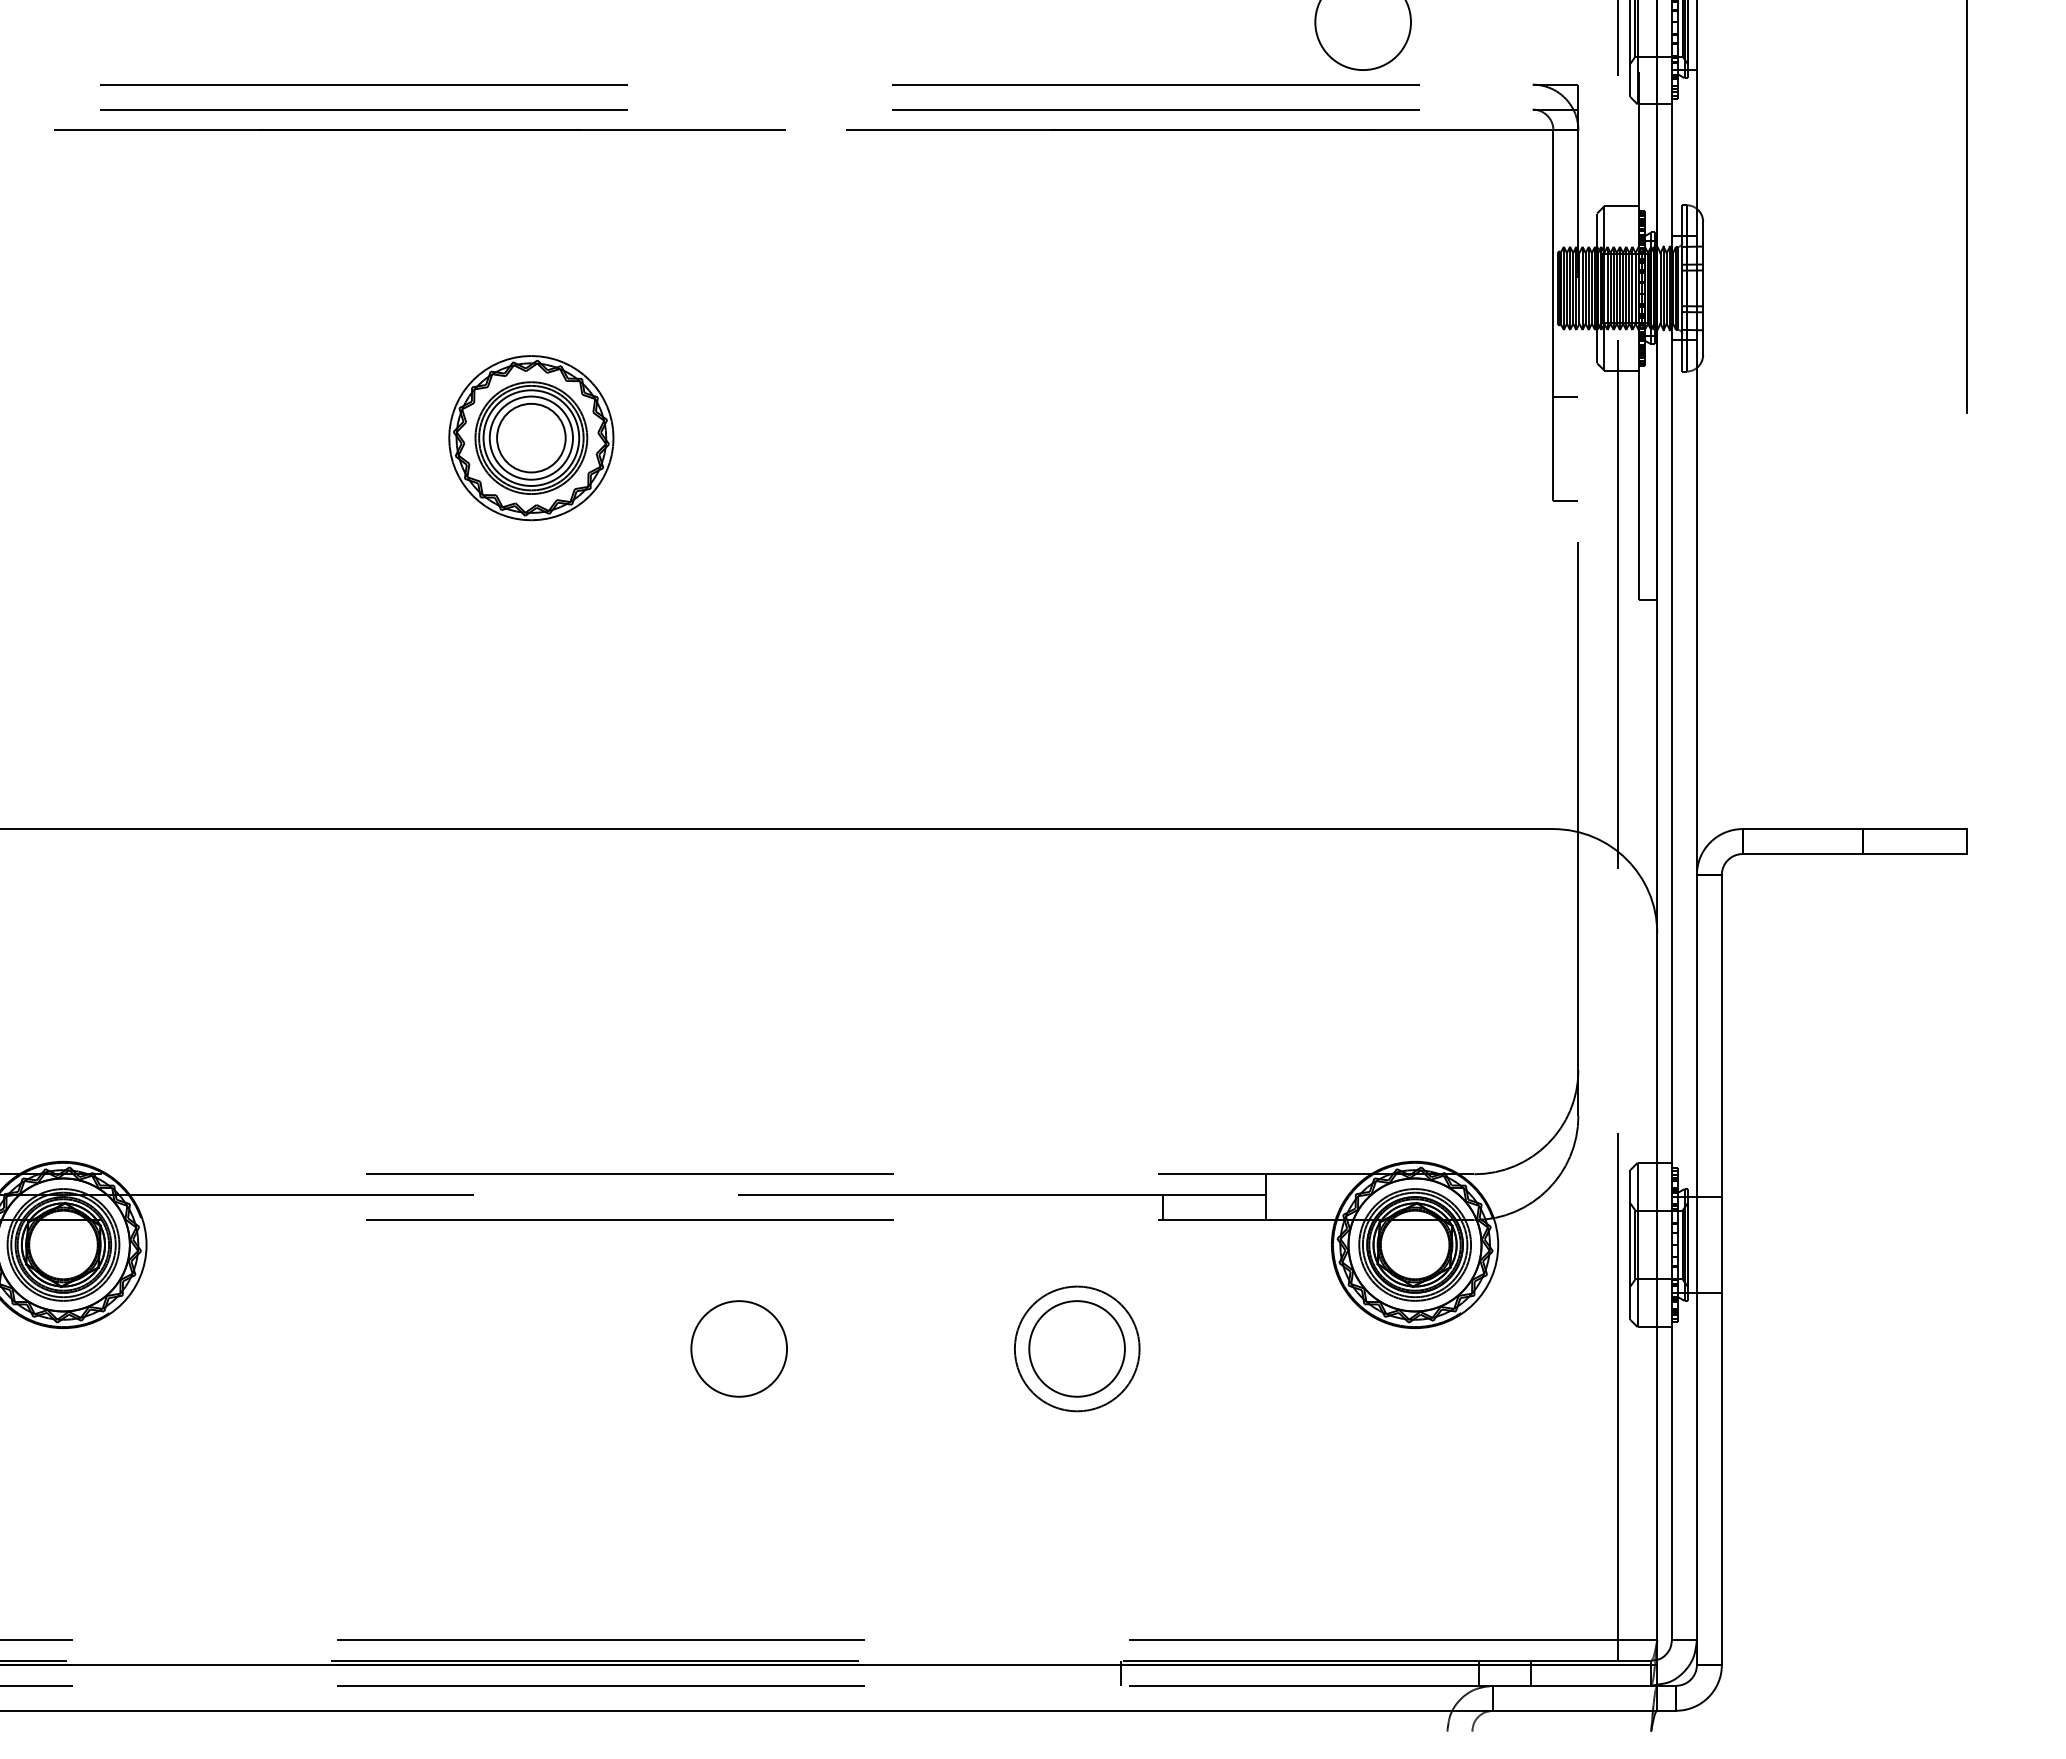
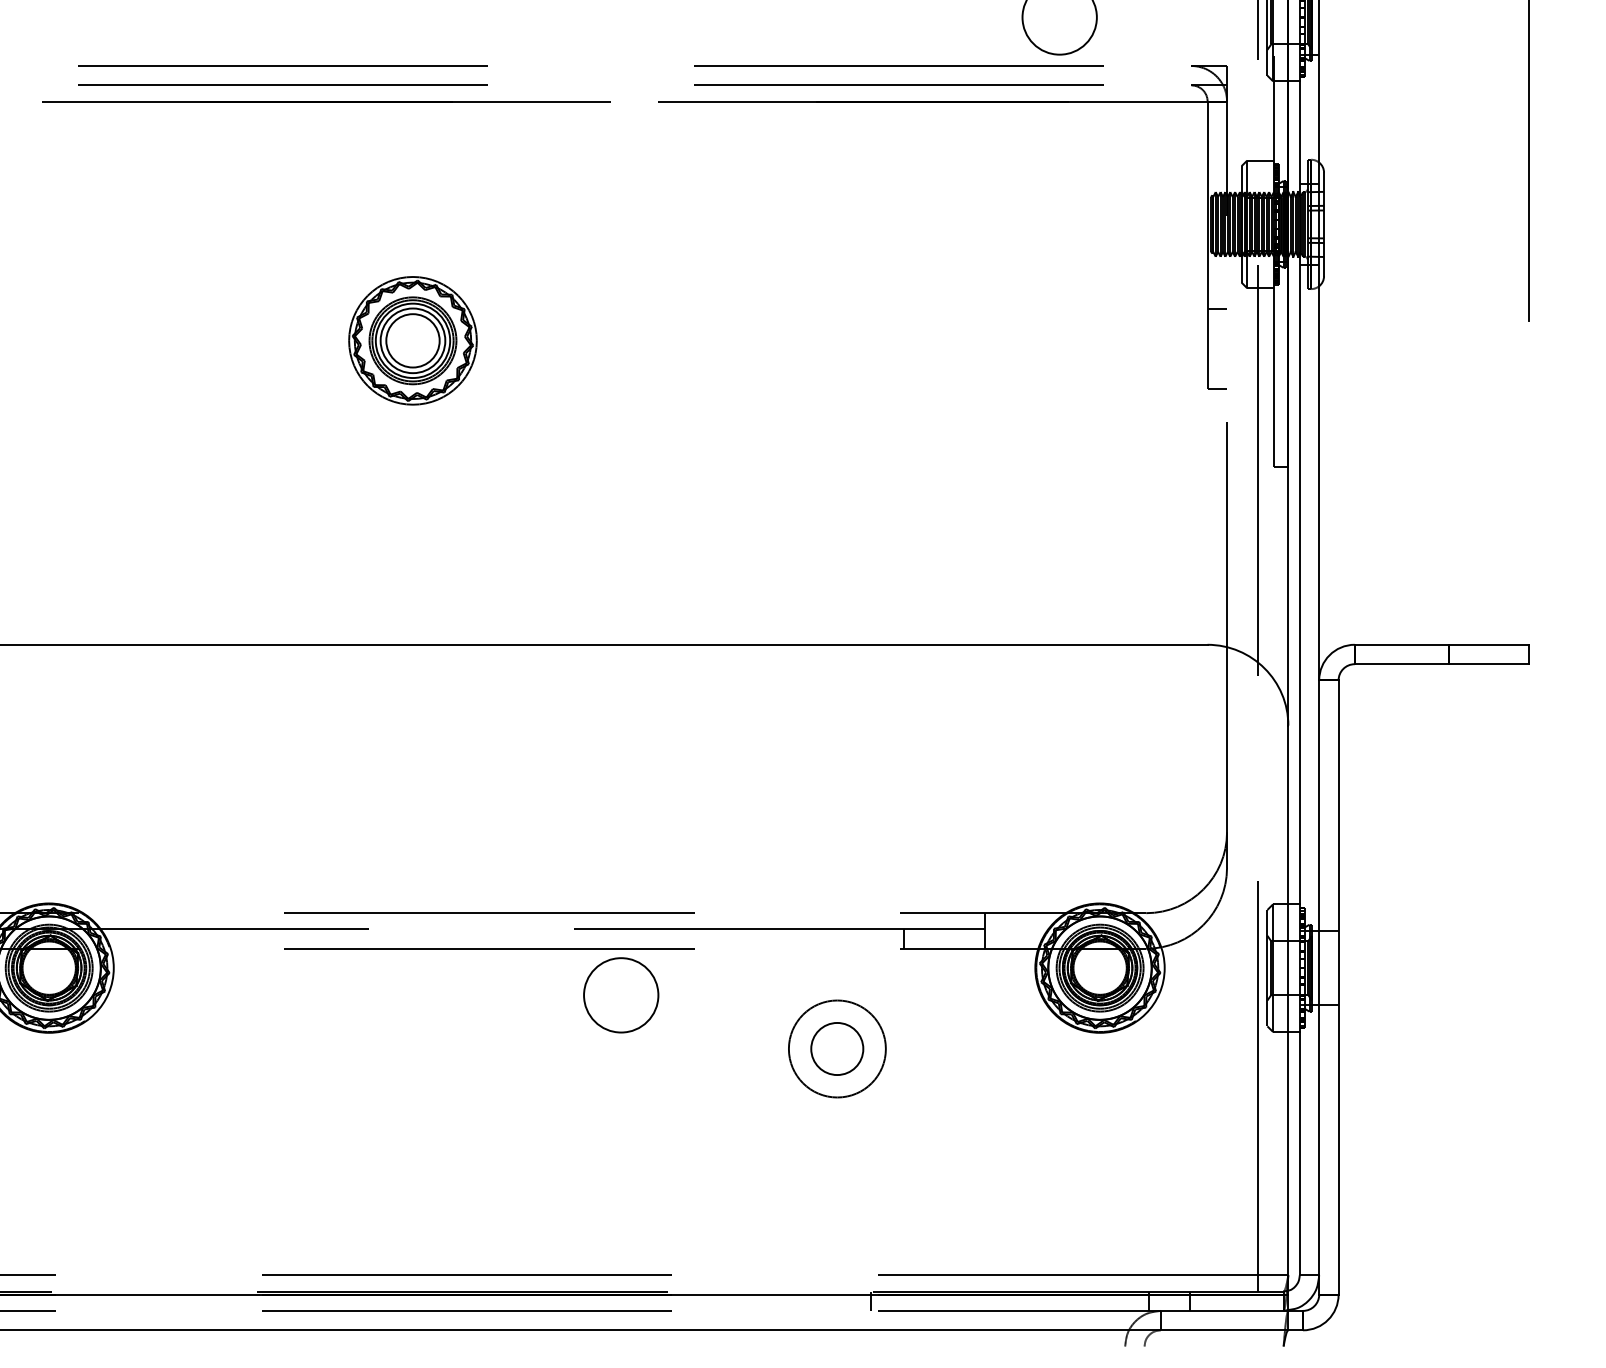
circle: (738, 1348) -> (620, 995), moved
circle: (1076, 1348) -> (836, 1048), size x0.7

